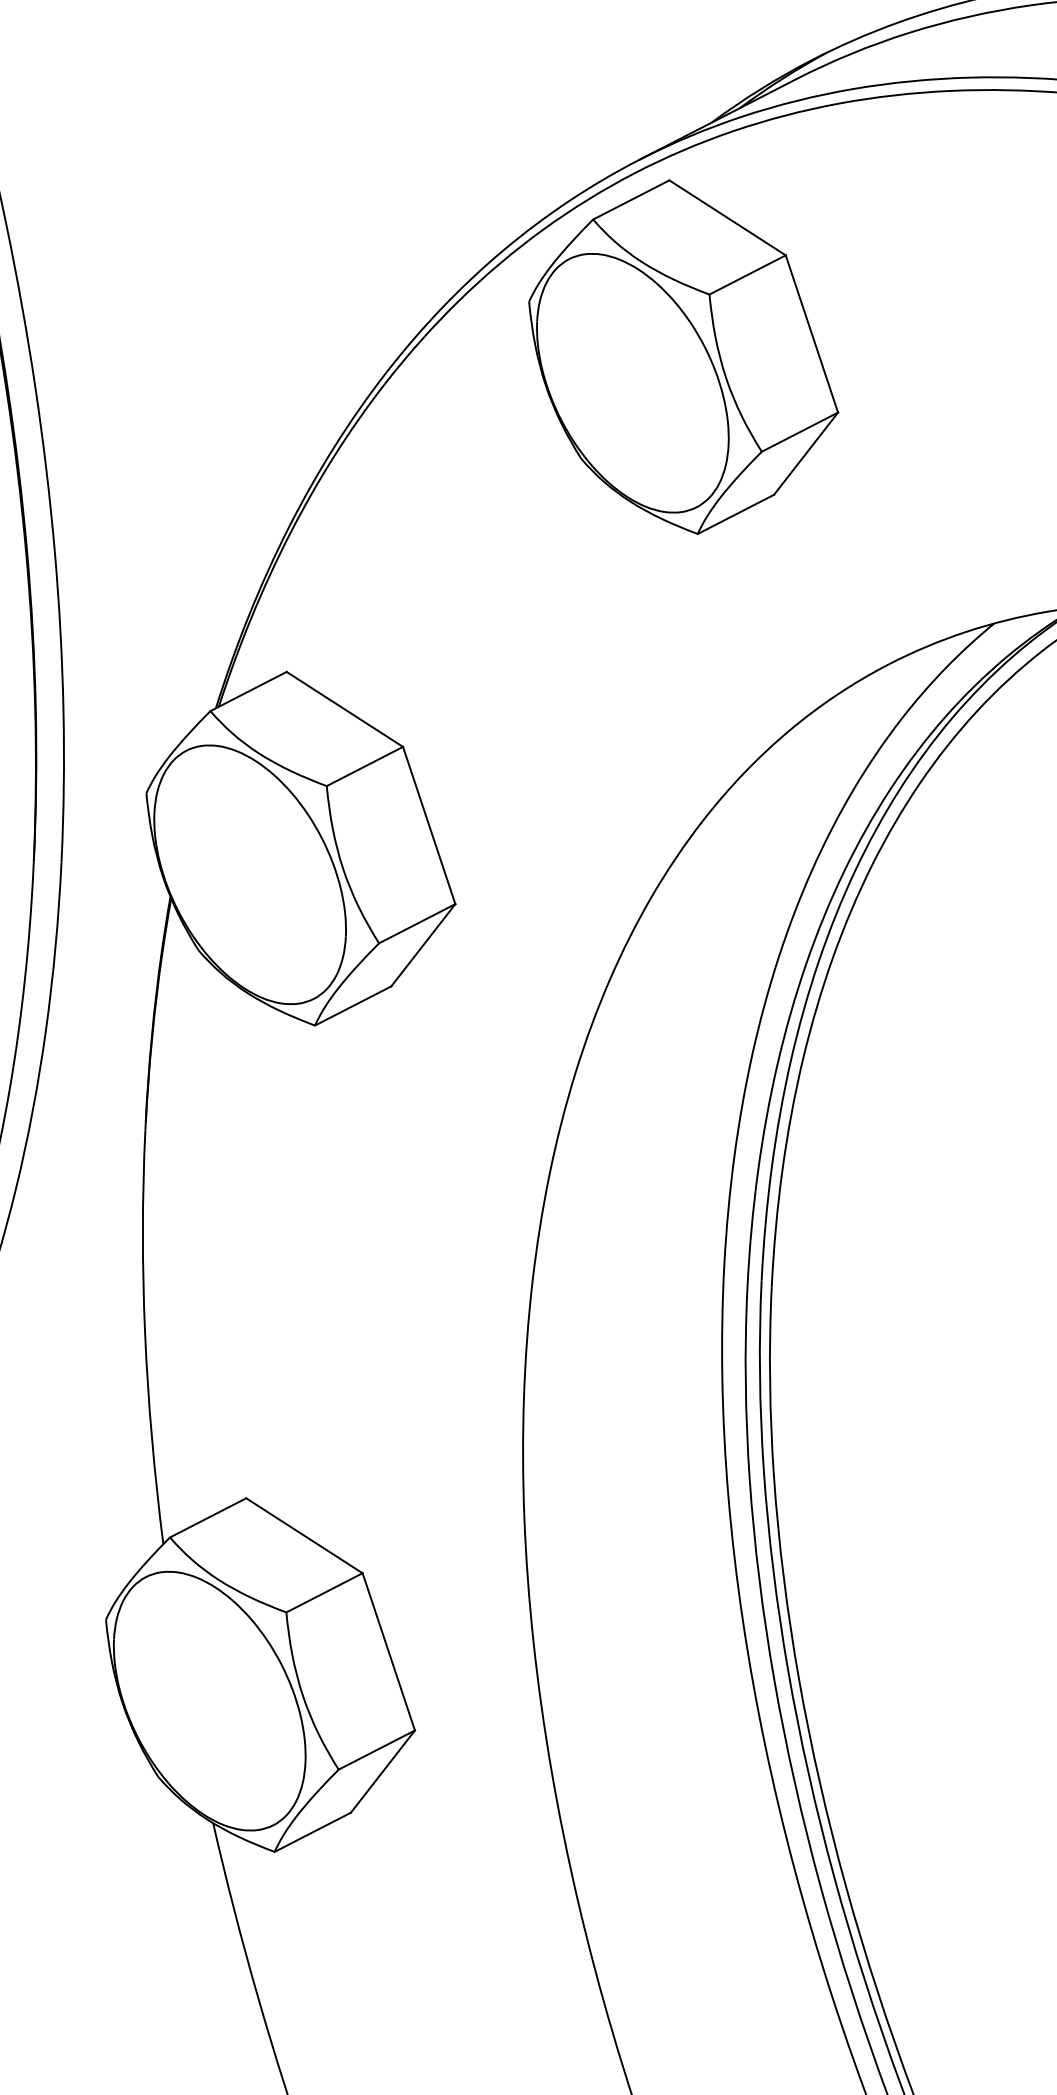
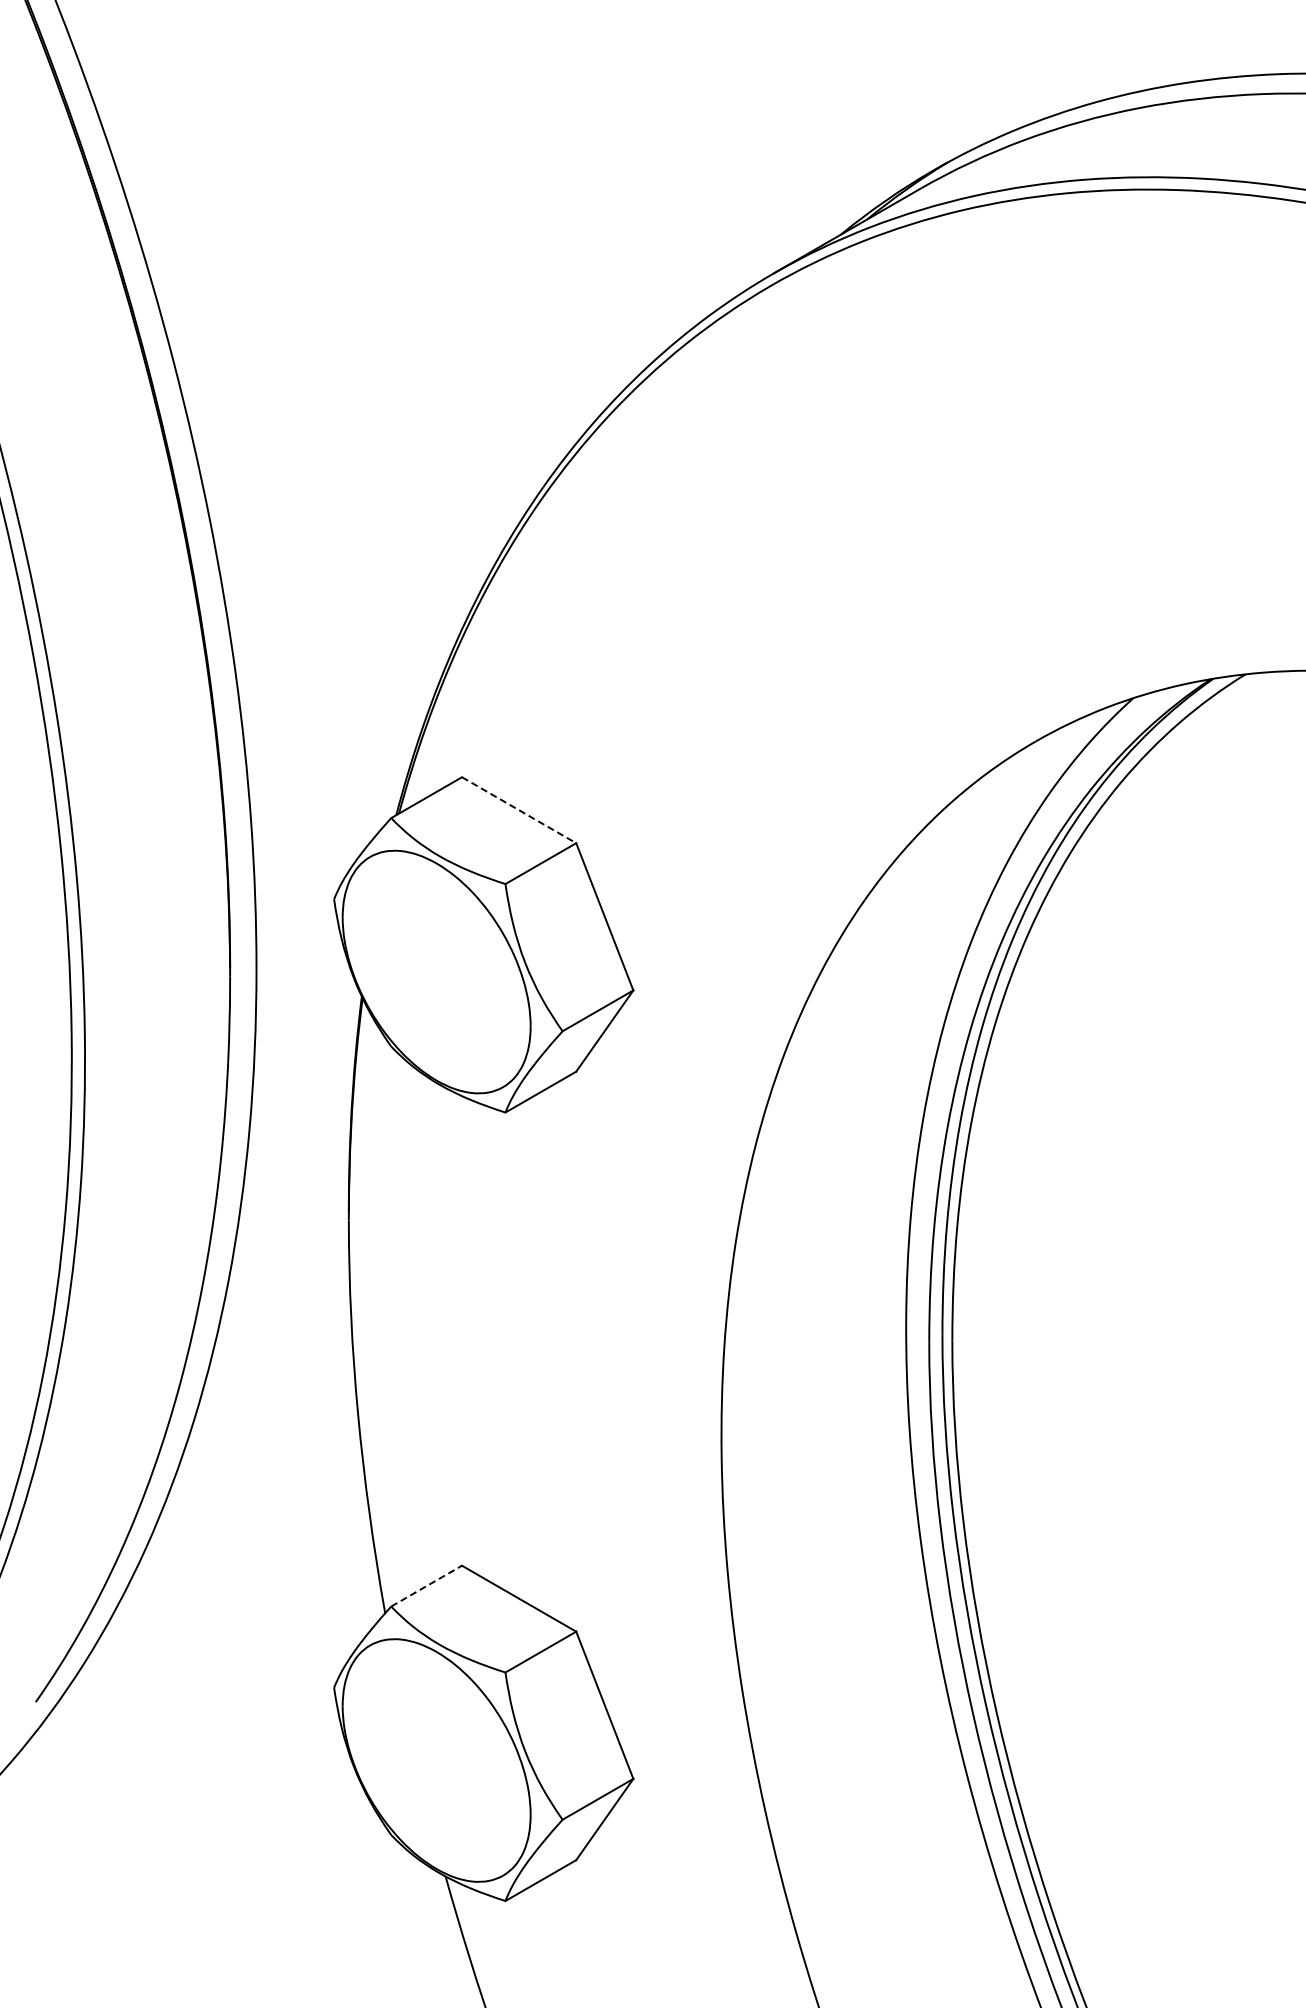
part: (682, 356) -> (824, 458), removed
line: (345, 709) -> (519, 810), solid -> dashed
line: (208, 1518) -> (426, 1586), solid -> dashed

